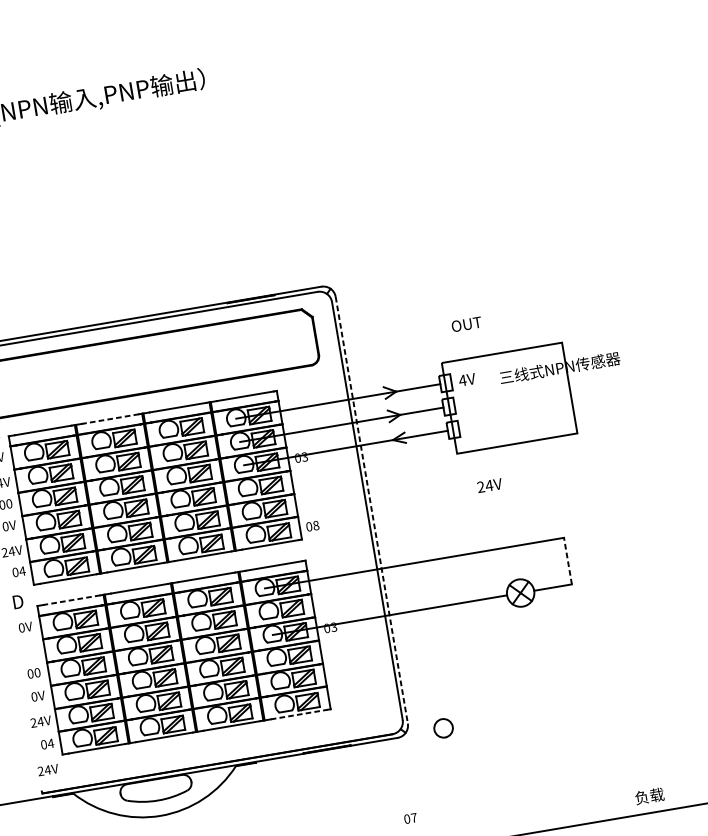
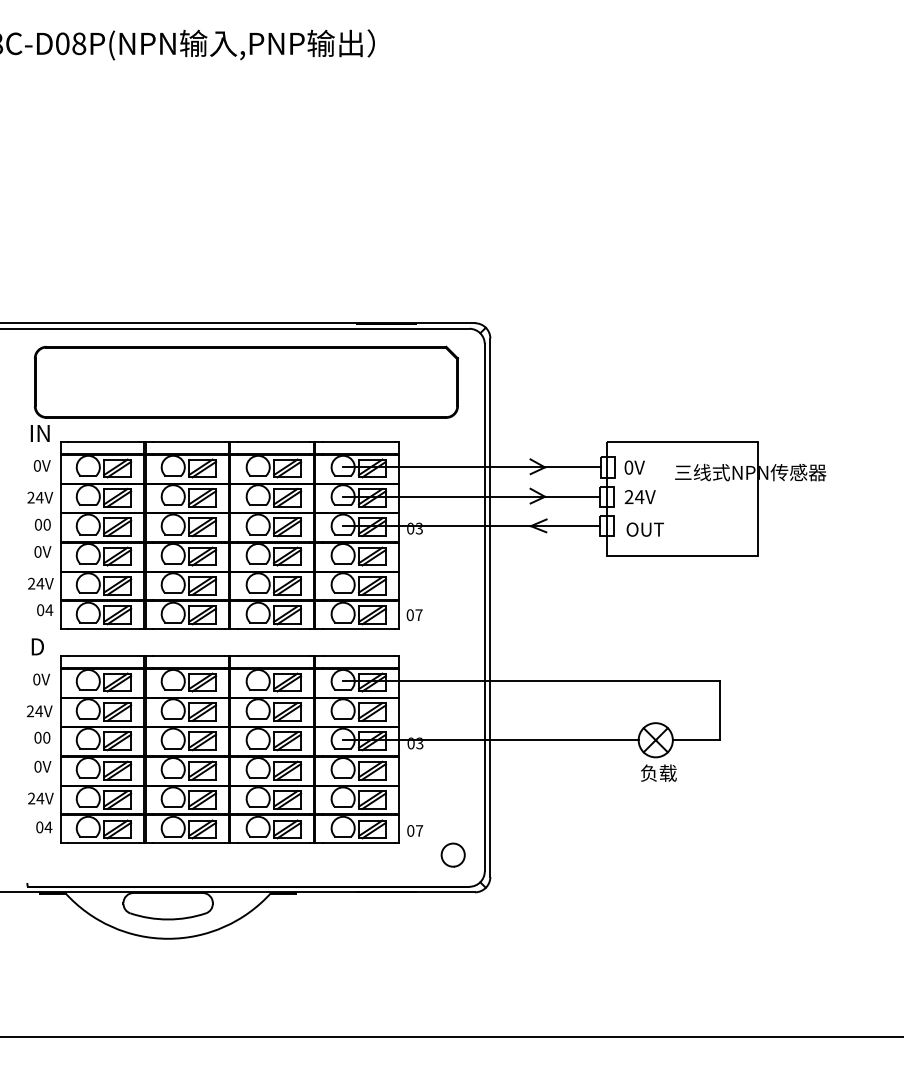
text: (466, 324) -> (644, 529), moved
text: (462, 380) -> (628, 467), 4V -> 0V
line: (110, 418) -> (189, 441), dashed -> solid
text: (489, 485) -> (639, 496), moved
line: (371, 510) -> (490, 608), dashed -> solid
text: (315, 525) -> (418, 615), 08 -> 07
line: (567, 560) -> (720, 710), dashed -> solid
line: (72, 599) -> (104, 655), dashed -> solid
line: (298, 714) -> (358, 843), dashed -> solid
circle: (442, 727) -> (452, 854), moved
text: (48, 770) -> (39, 711), moved
text: (649, 795) -> (658, 772), moved
text: (410, 818) -> (415, 830), moved

